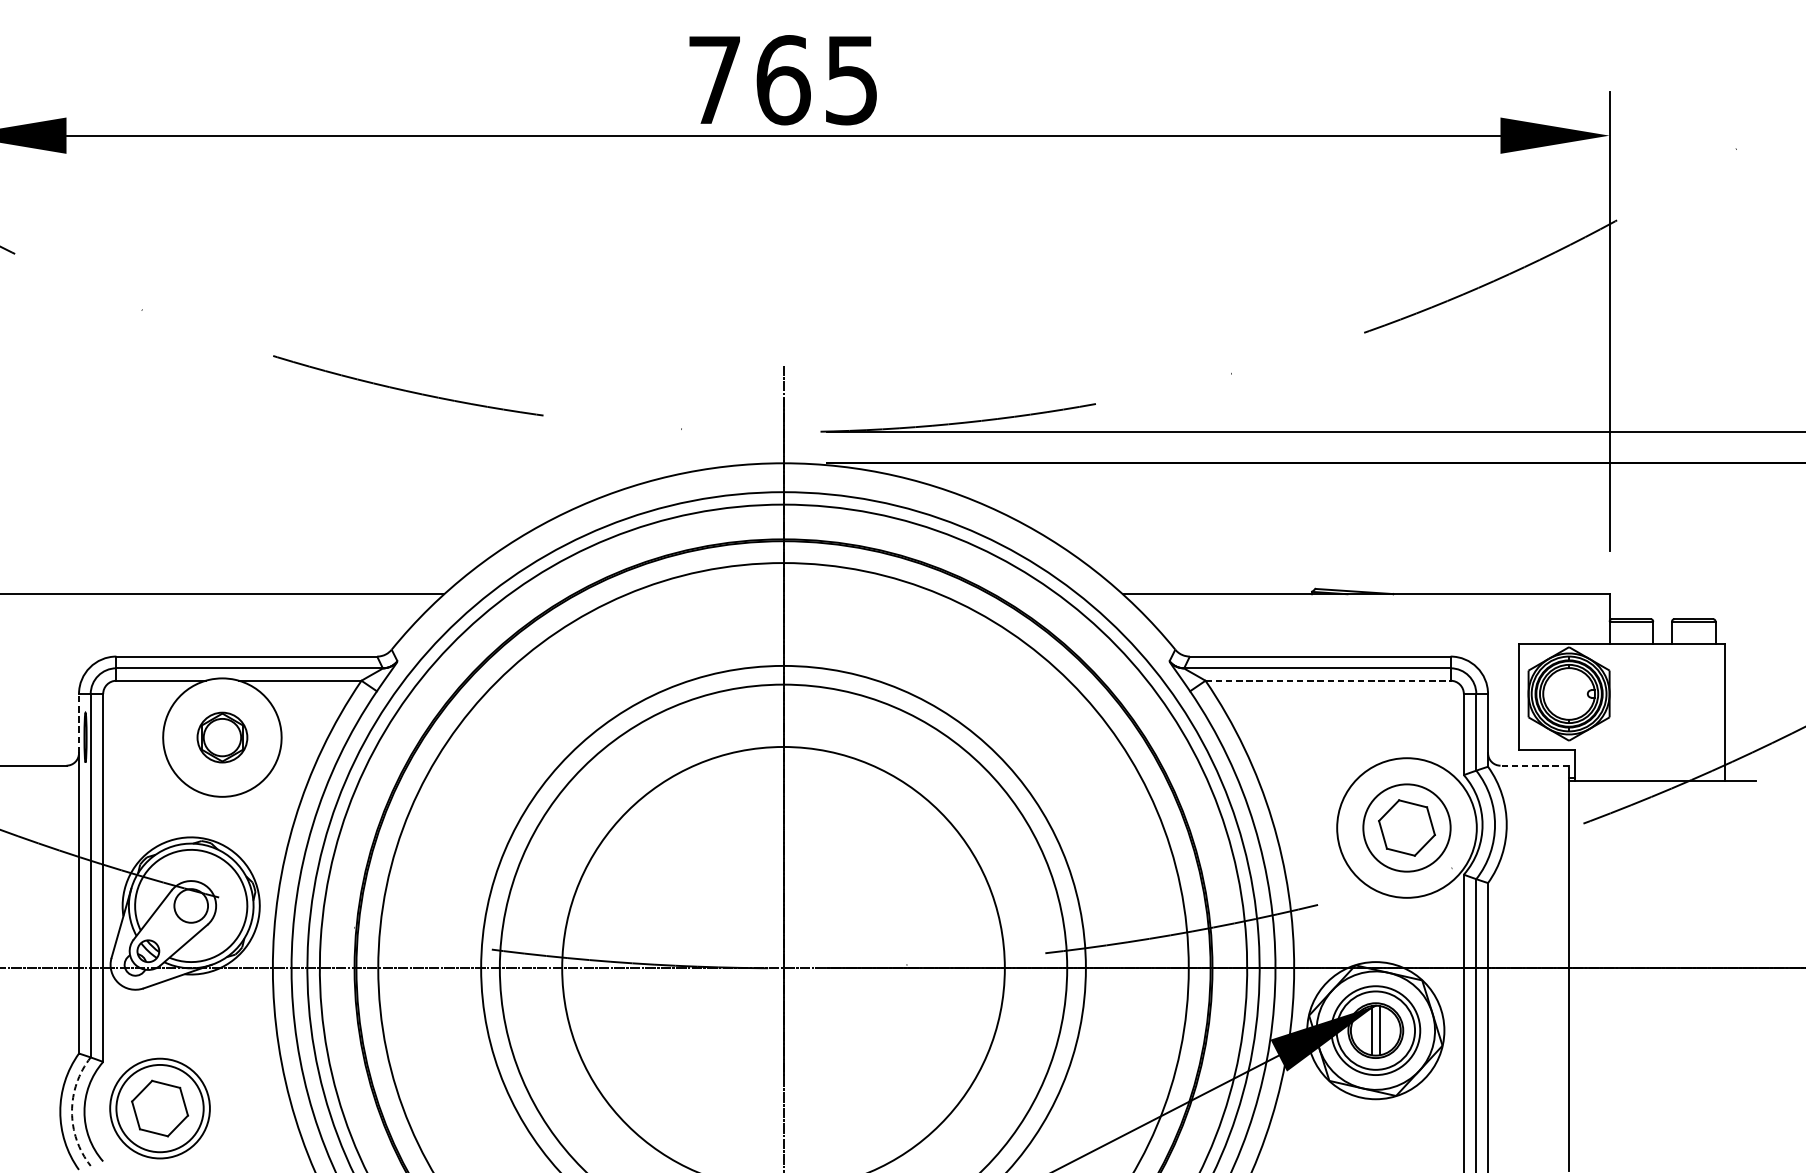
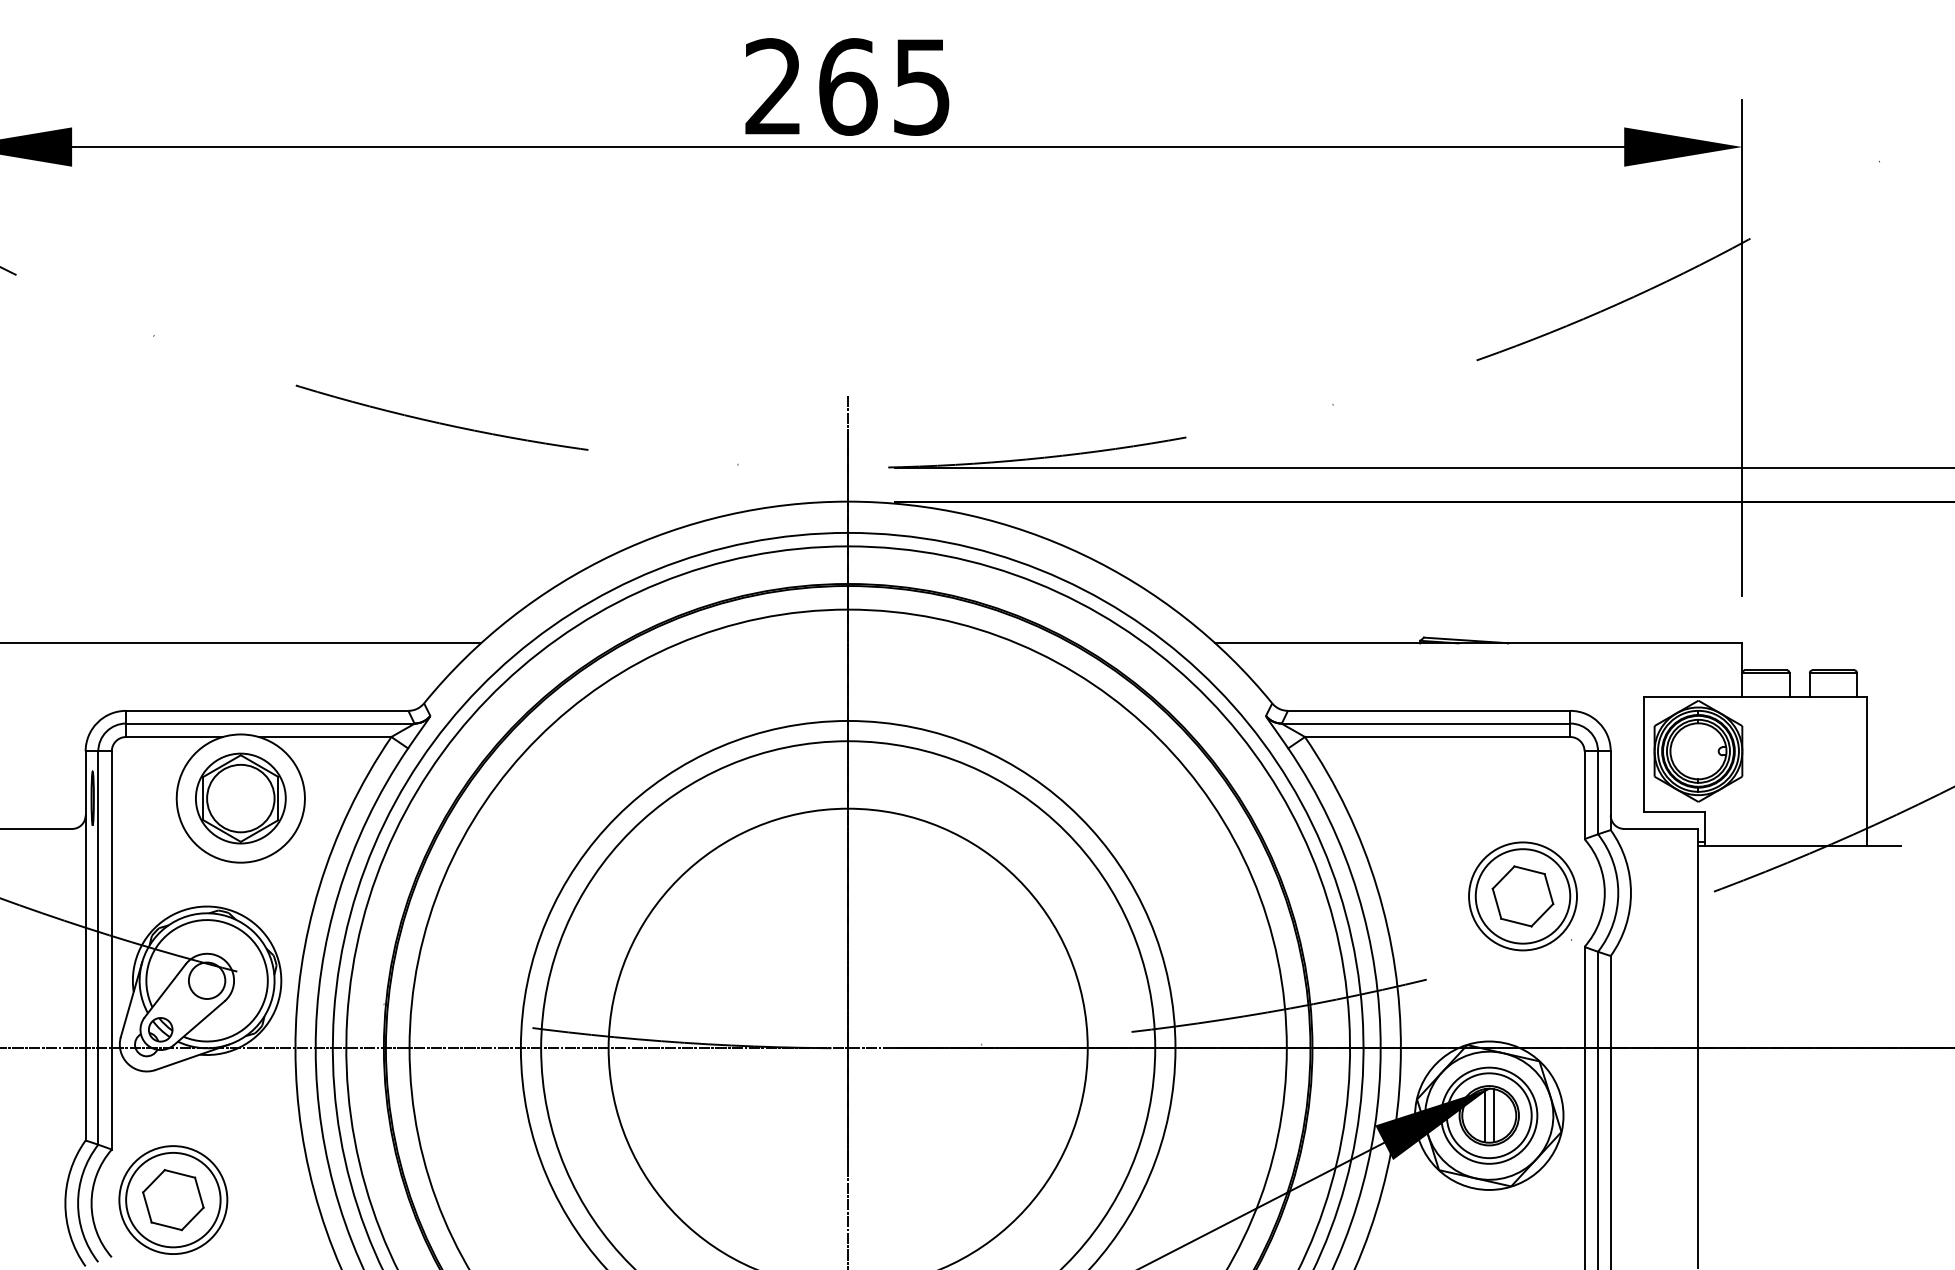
text: (714, 79) -> (773, 86), 765 -> 265
line: (1327, 681) -> (1437, 737), dashed -> solid
line: (78, 722) -> (85, 782), dashed -> solid
part: (222, 737) -> (240, 798), size x1.67
line: (1534, 765) -> (1660, 828), dashed -> solid
circle: (1407, 828) -> (1523, 896), size x0.71
arc: (72, 1111) -> (78, 1203), dashed -> solid

